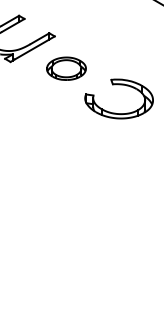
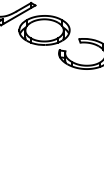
part: (66, 68) -> (44, 30), size x1.67

